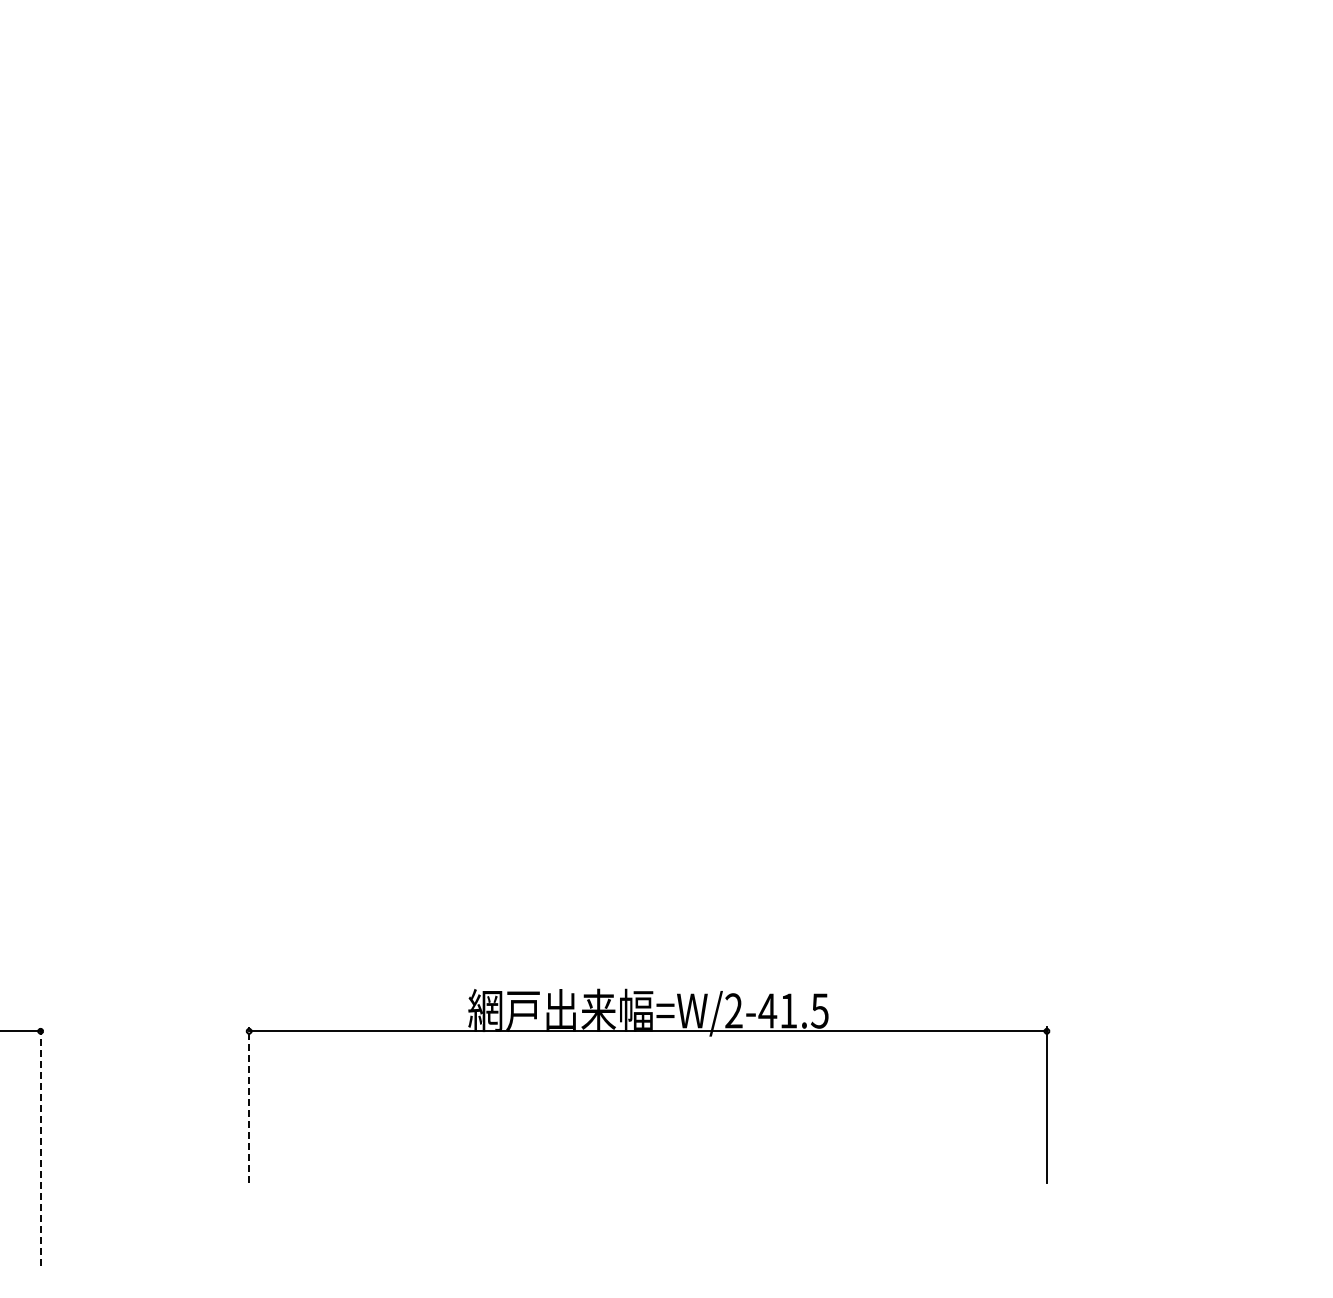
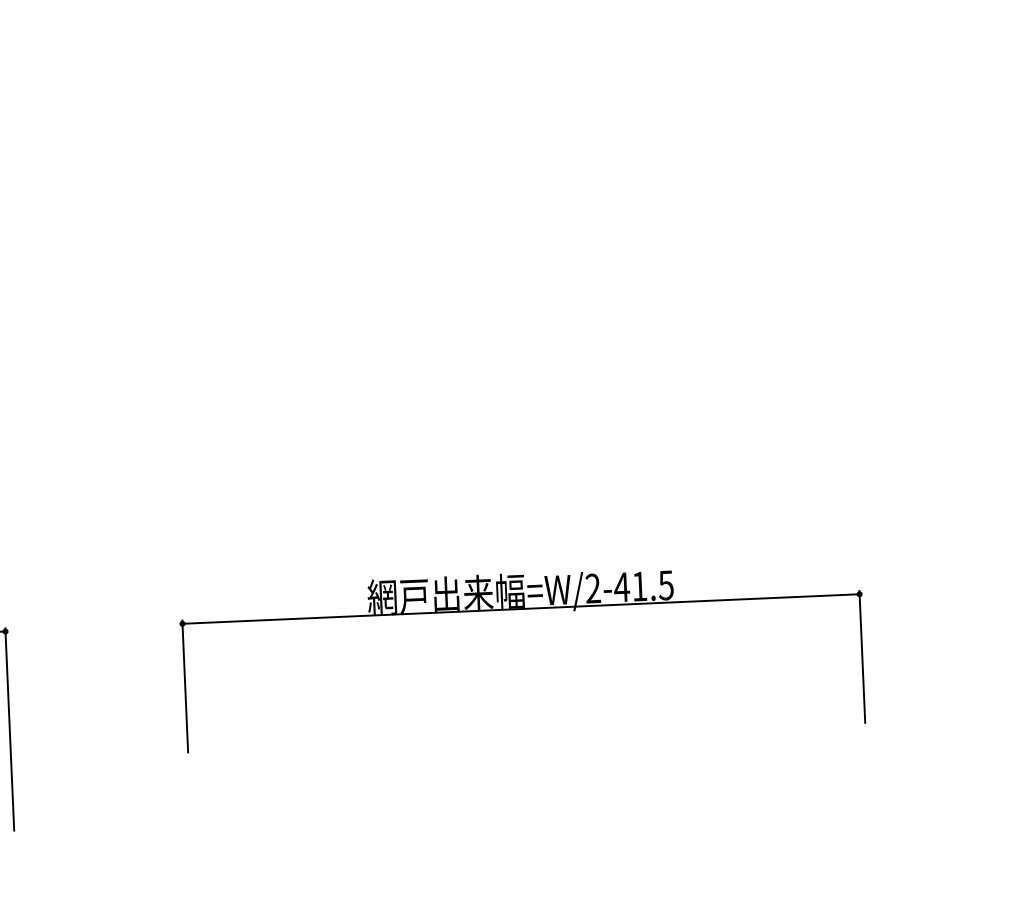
line: (249, 1105) -> (185, 686), dashed -> solid
line: (40, 1146) -> (9, 729), dashed -> solid

